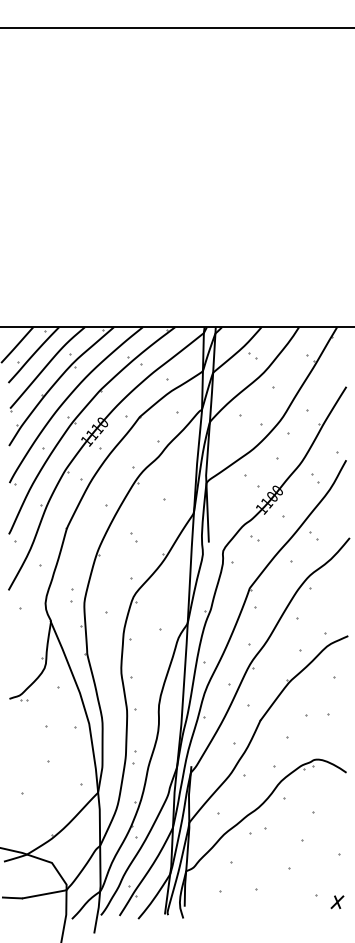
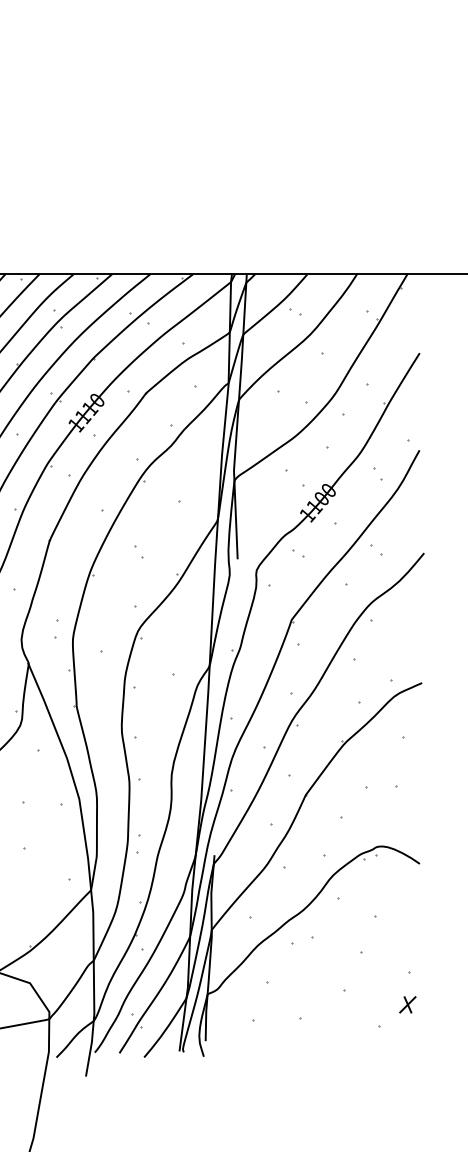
part: (337, 902) -> (407, 1005), moved

